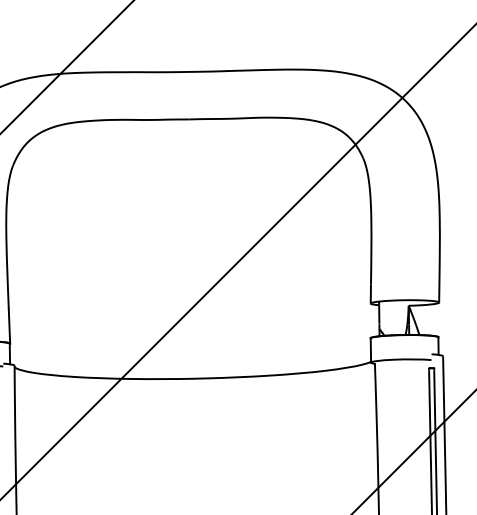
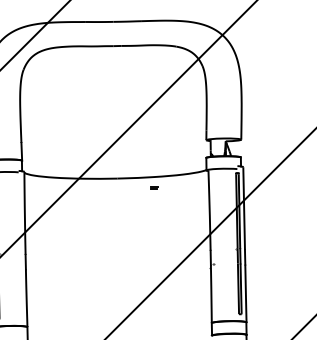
part: (269, 396) -> (154, 187), added

